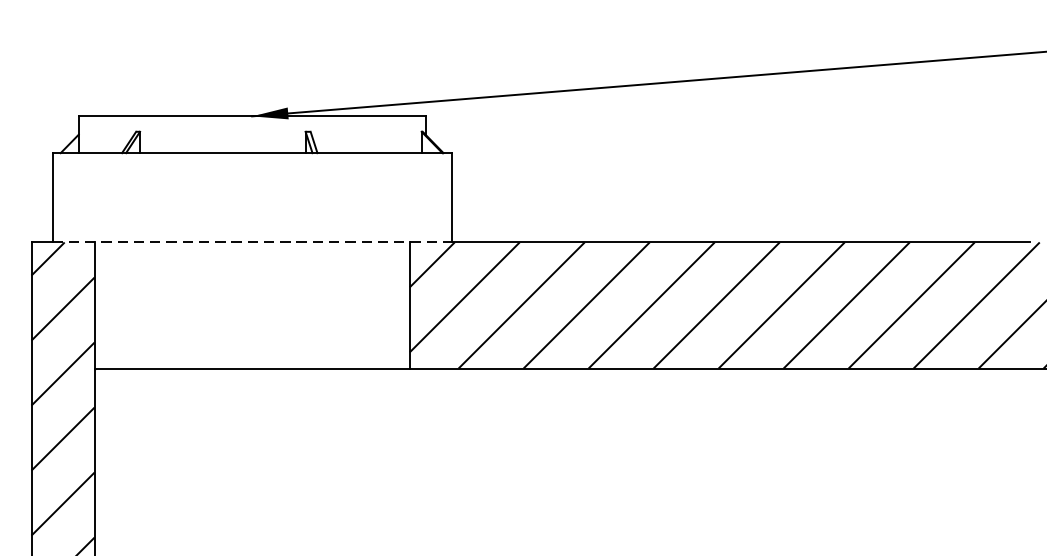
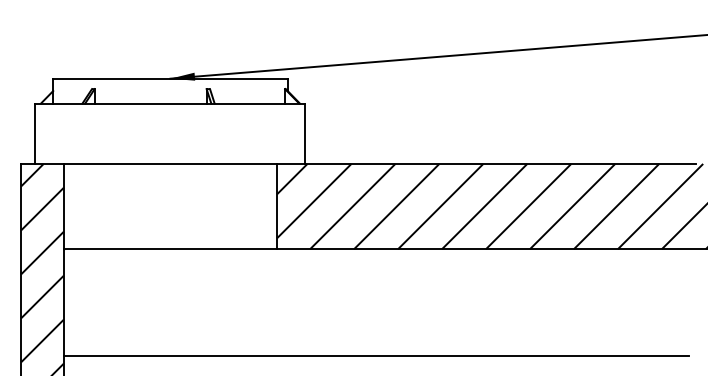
line: (252, 241) -> (170, 163), dashed -> solid
line: (556, 525) -> (376, 355), added

